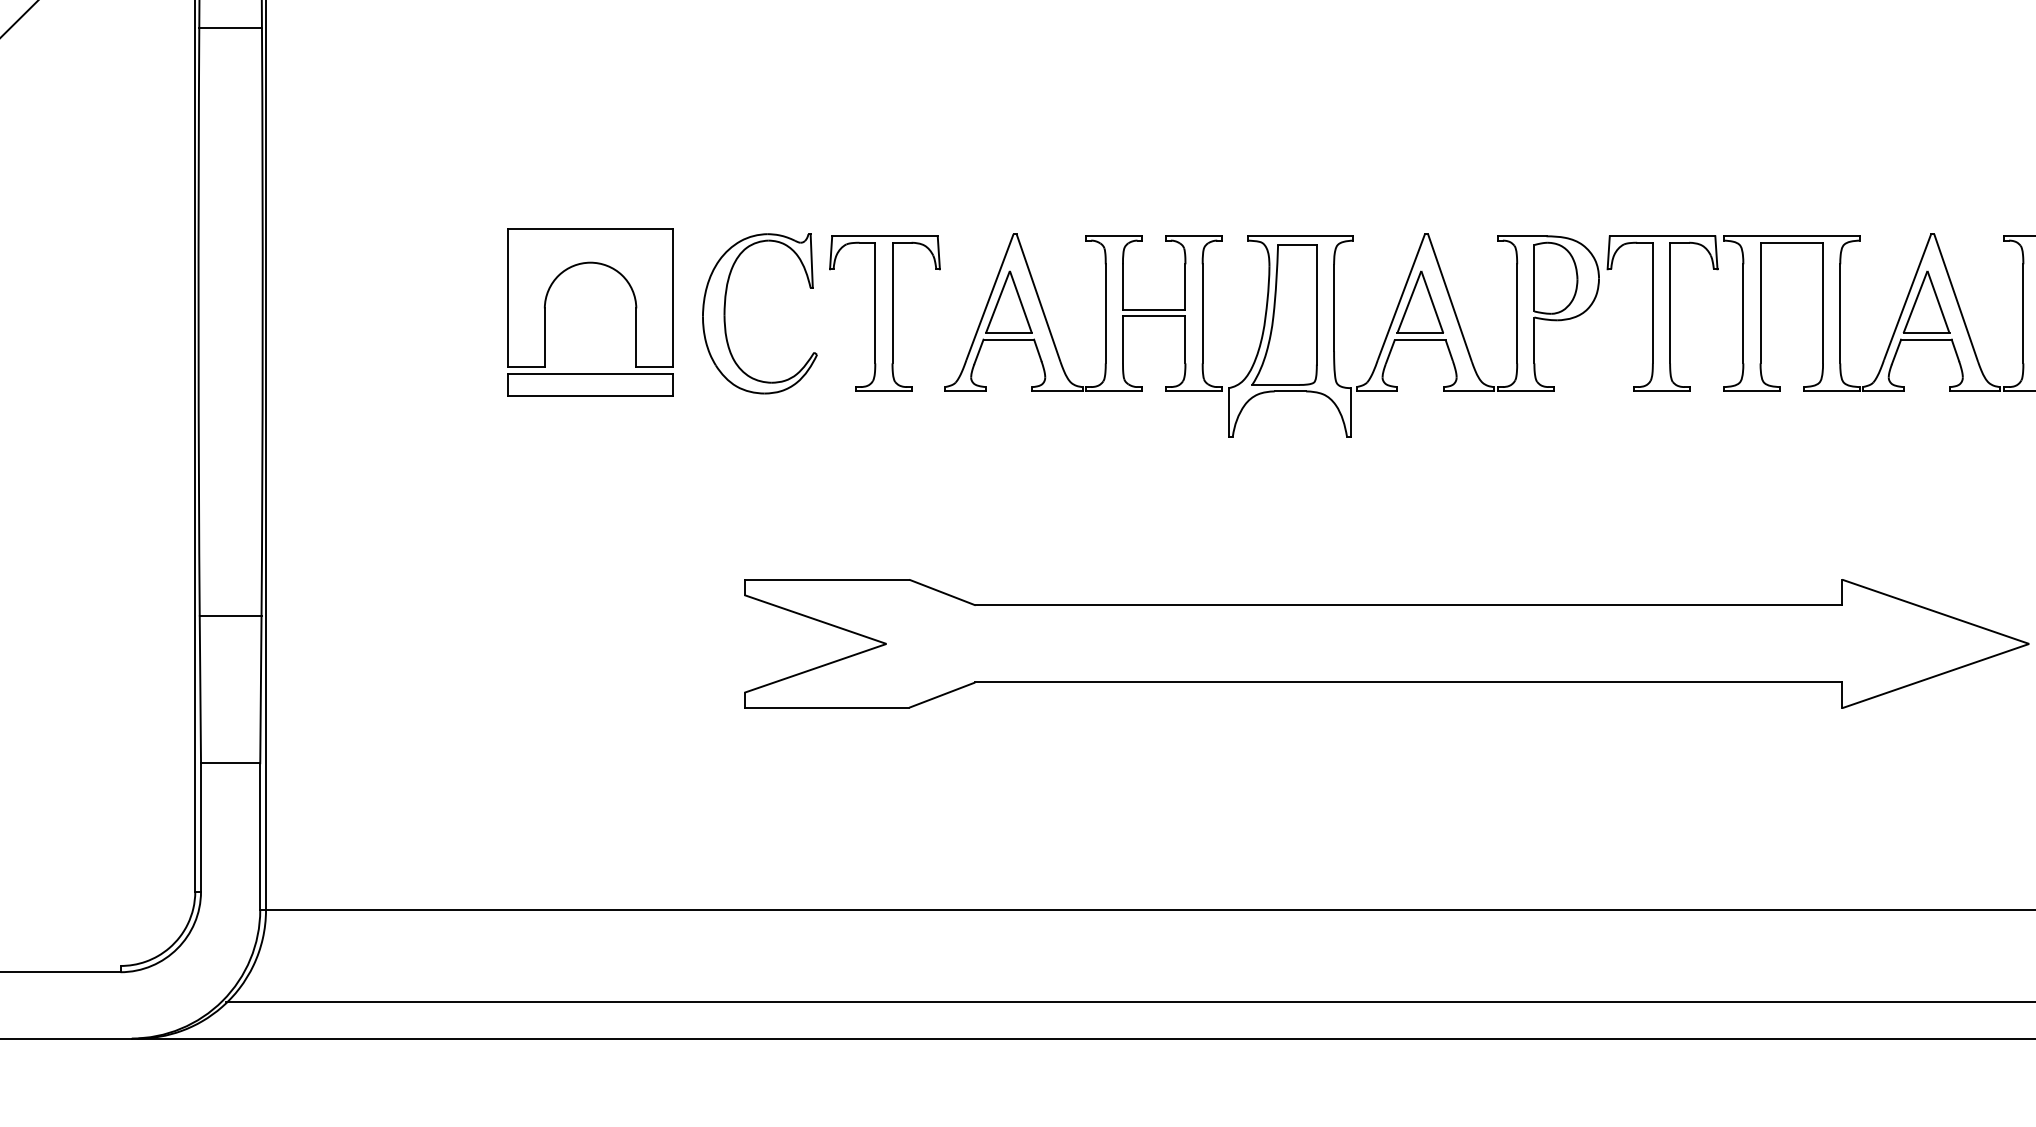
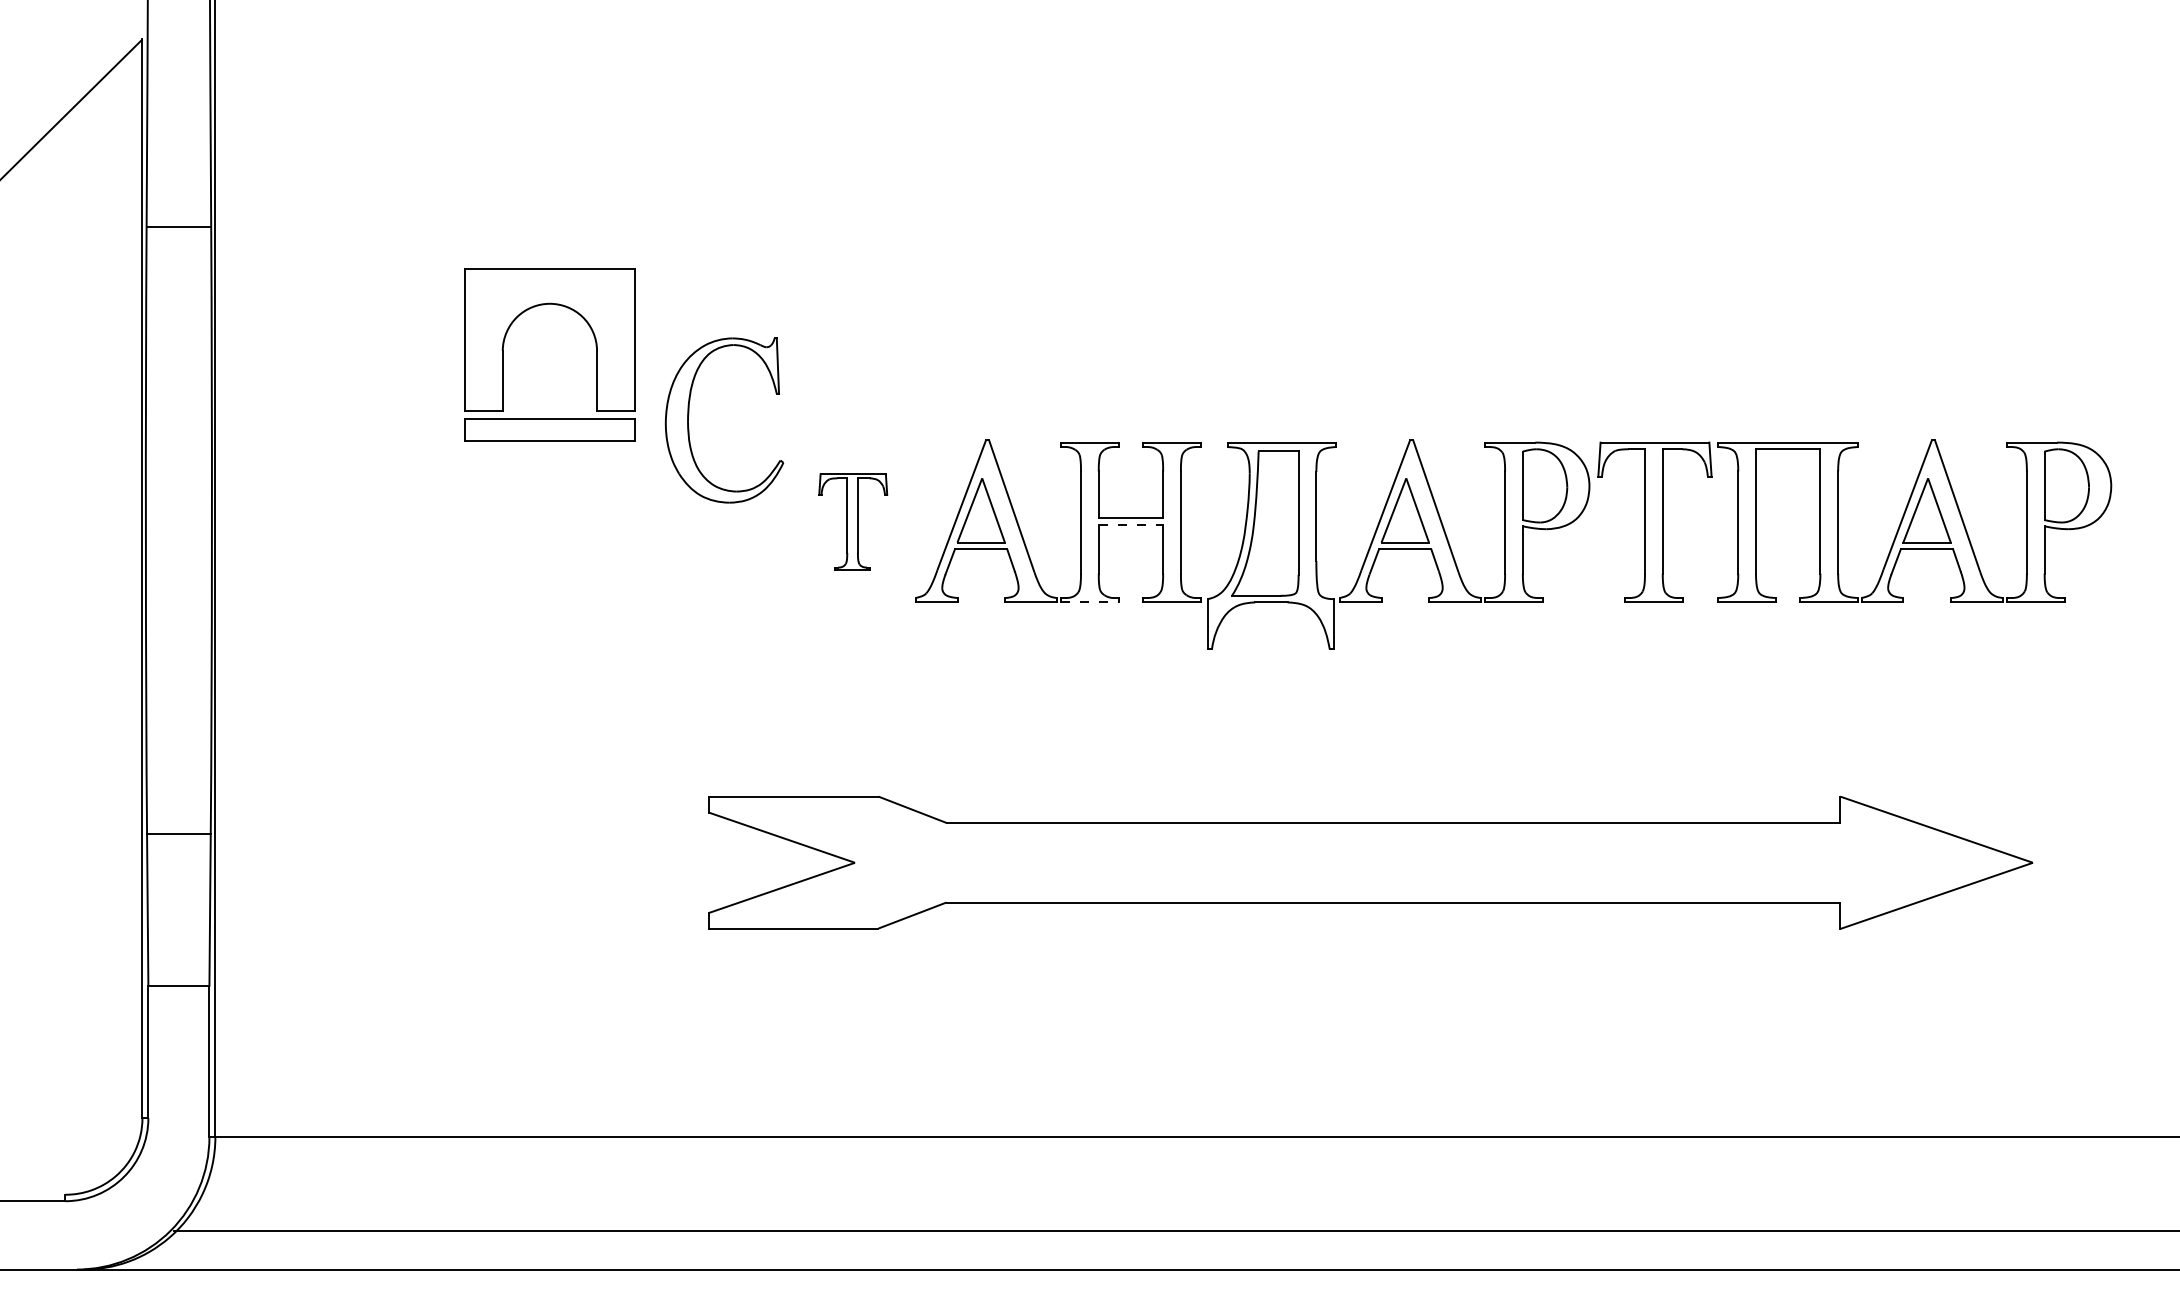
part: (725, 307) -> (689, 414), moved
part: (545, 311) -> (503, 354), moved
part: (884, 312) -> (852, 521), size x0.6
line: (1154, 315) -> (1131, 524), solid -> dashed
line: (1114, 391) -> (1089, 602), solid -> dashed

